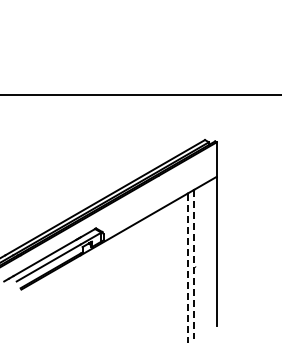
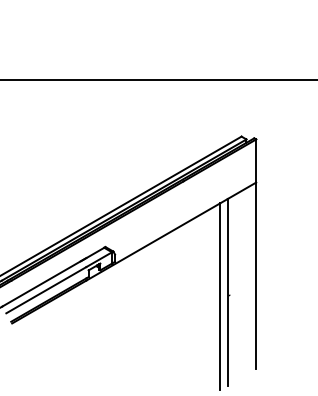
line: (194, 264) -> (228, 292), dashed -> solid
line: (187, 268) -> (219, 297), dashed -> solid

